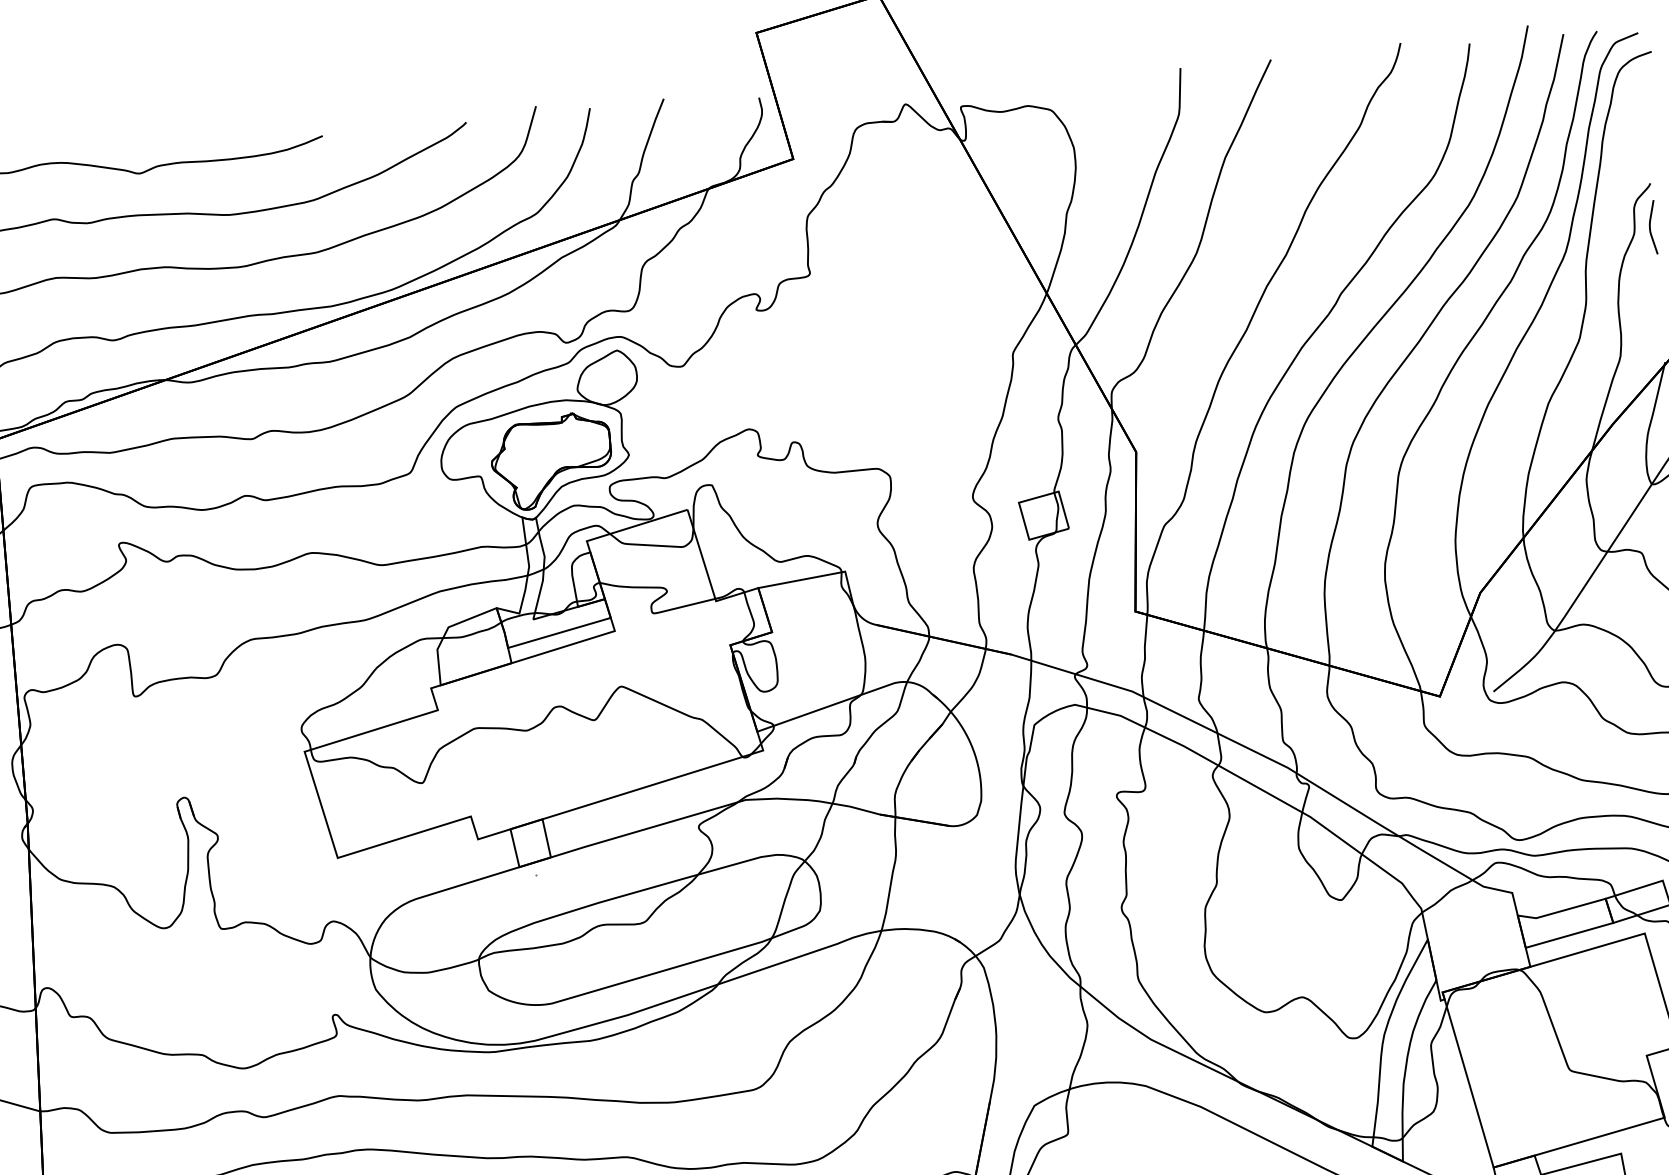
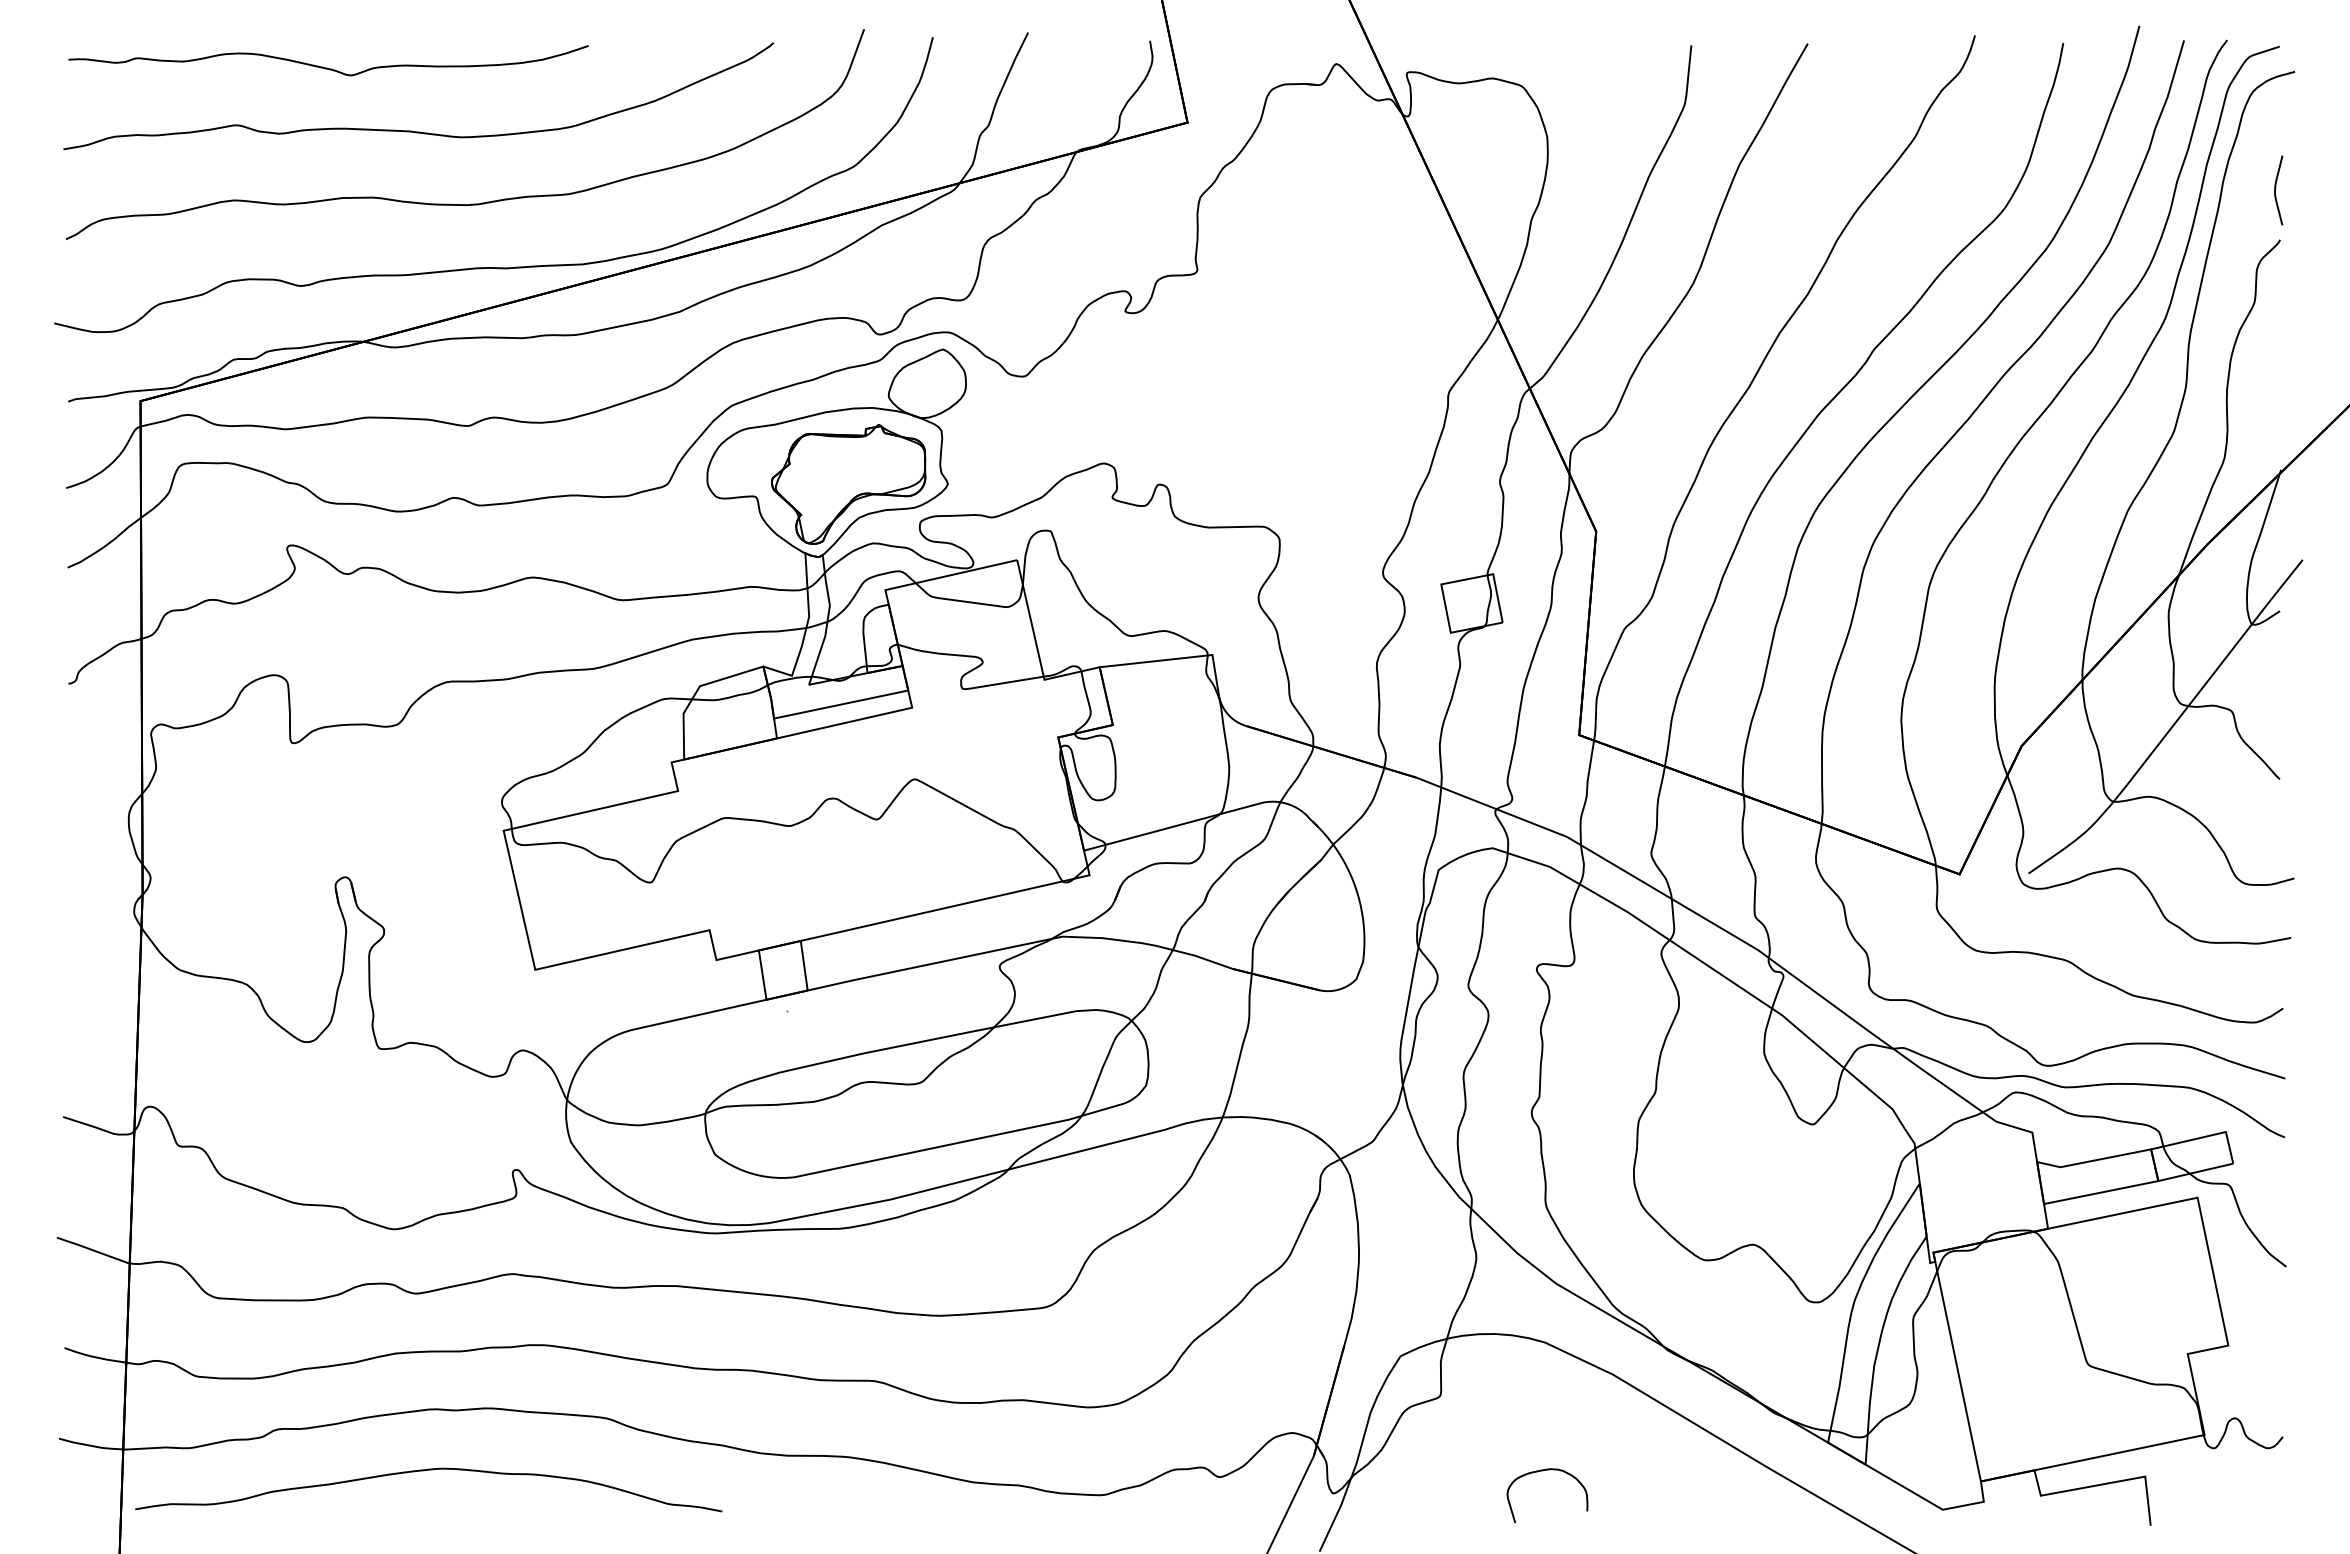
curve: (1650, 226) -> (2276, 188), moved

